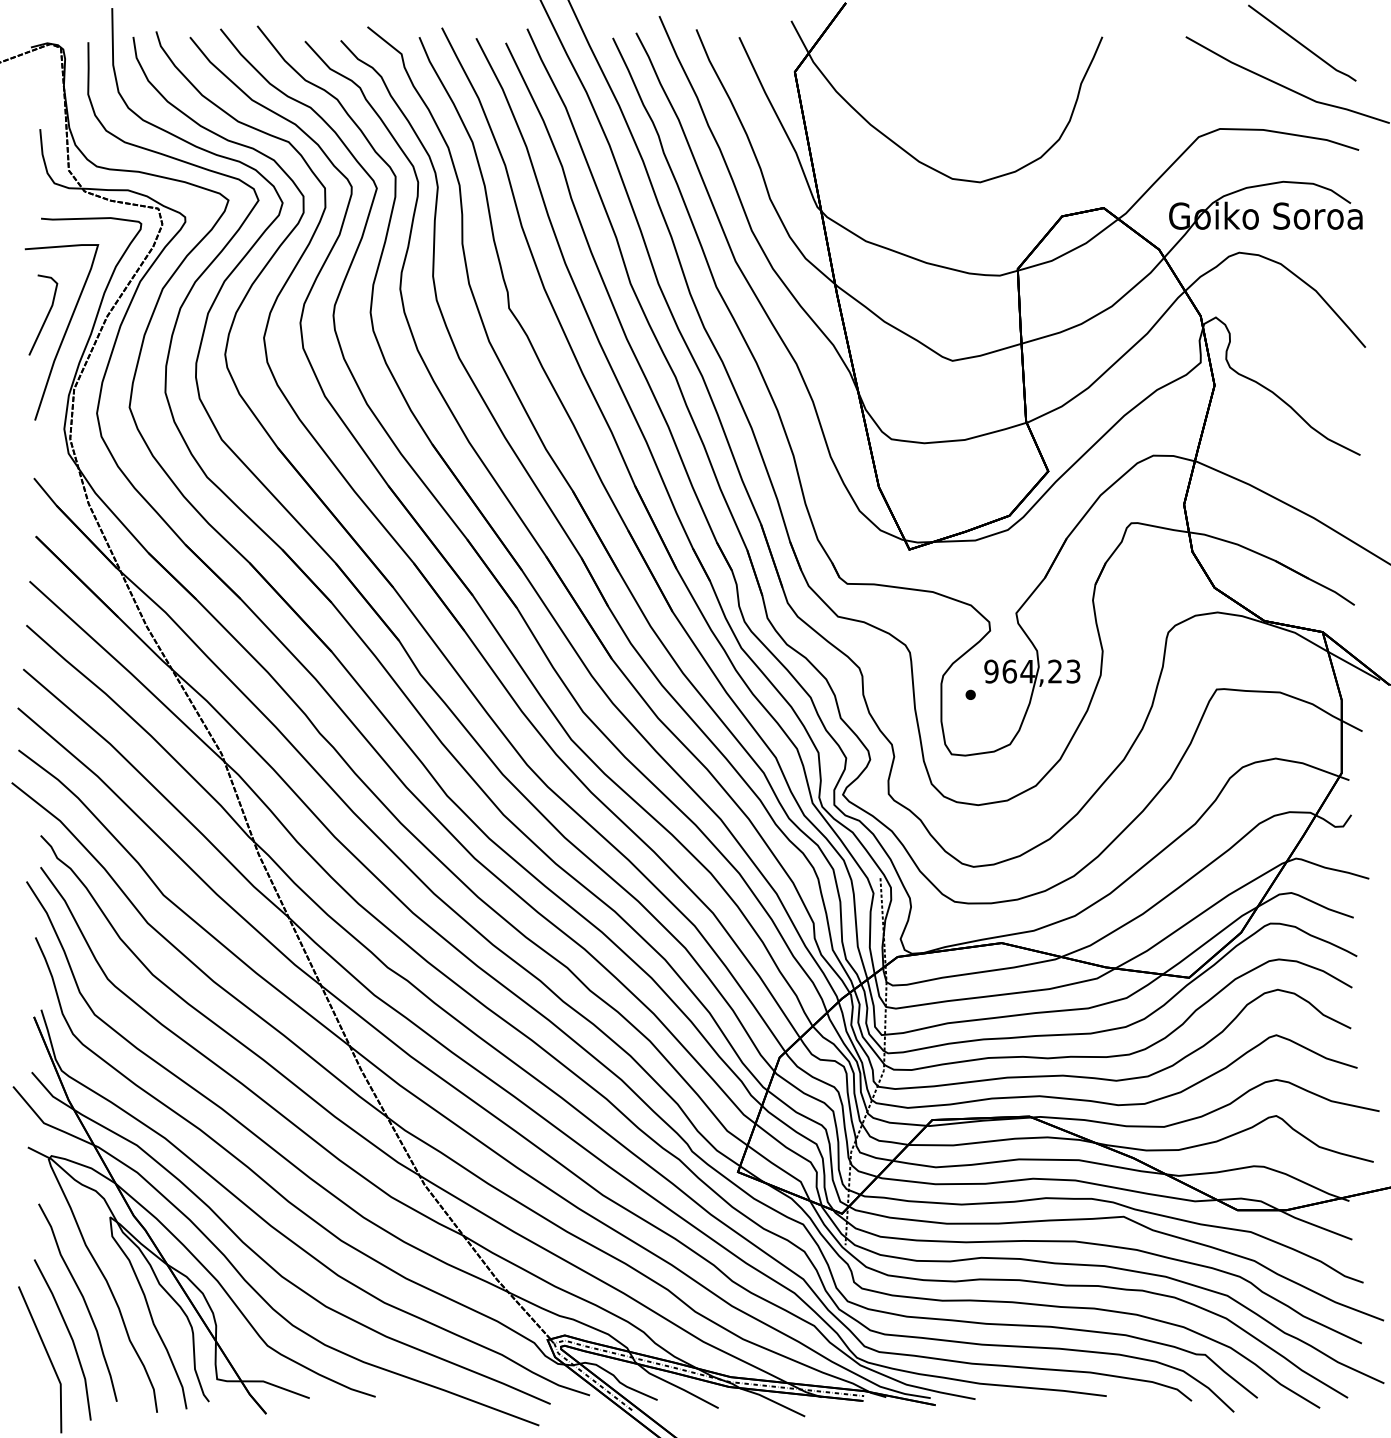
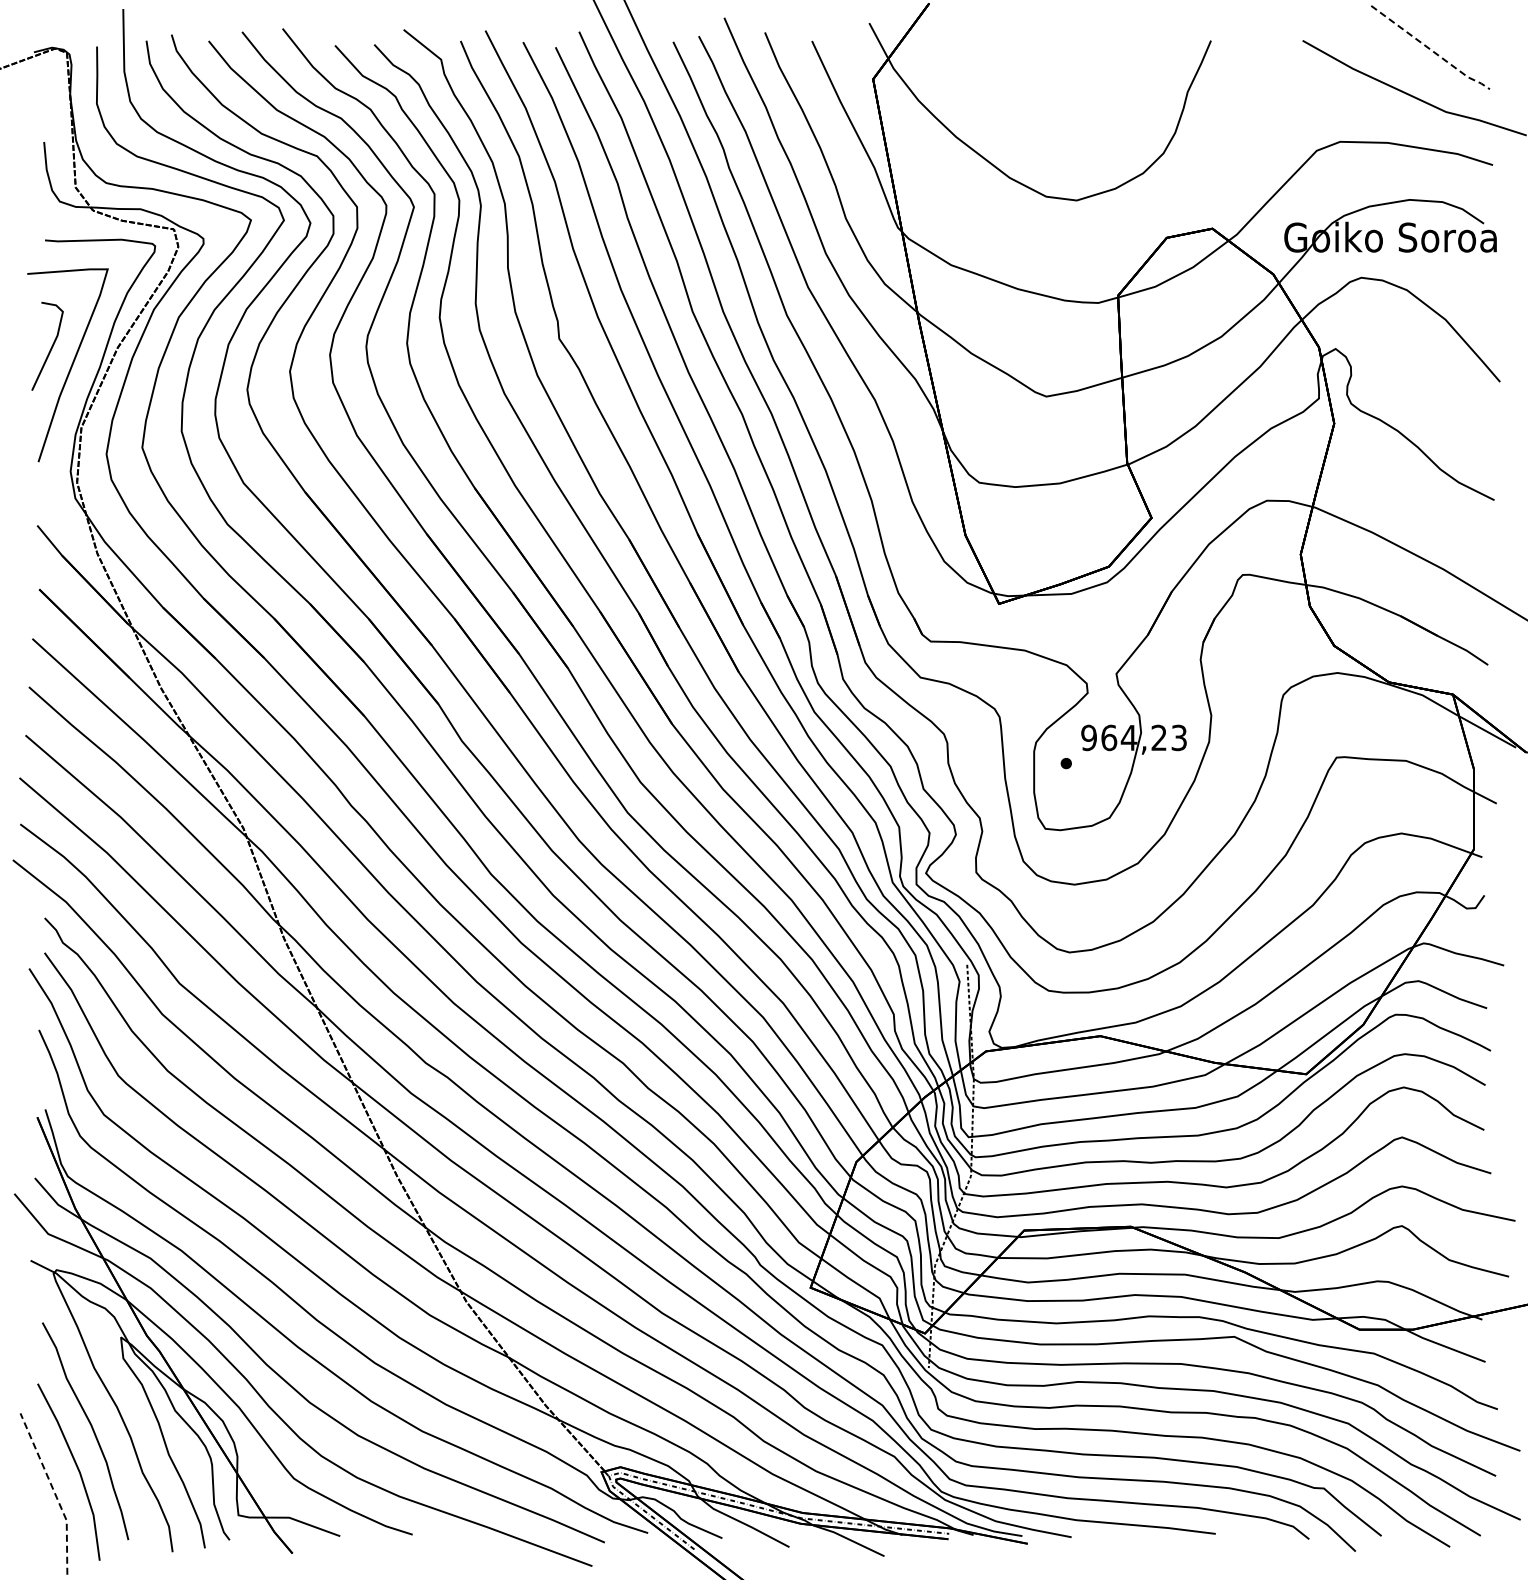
line: (1303, 45) -> (1431, 50), solid -> dashed
line: (49, 1358) -> (54, 1492), solid -> dashed

